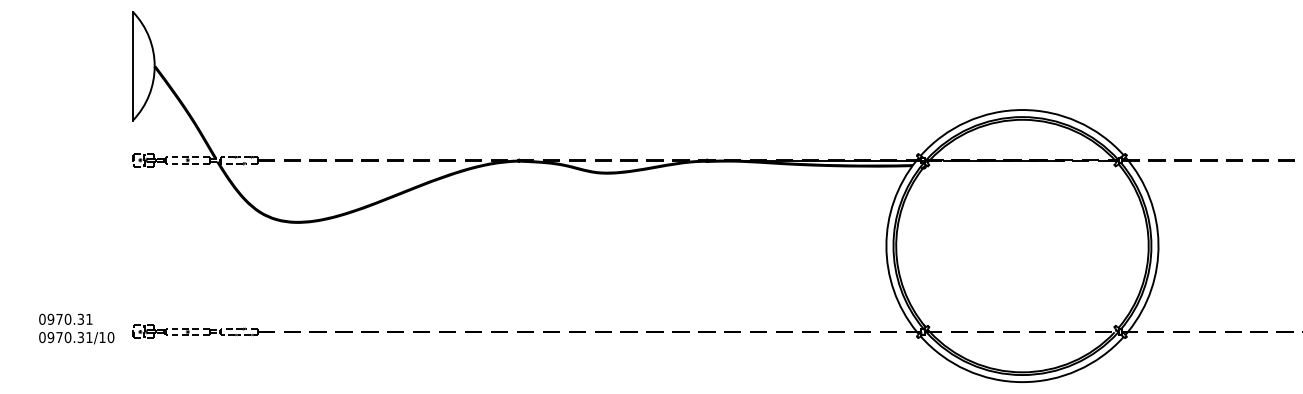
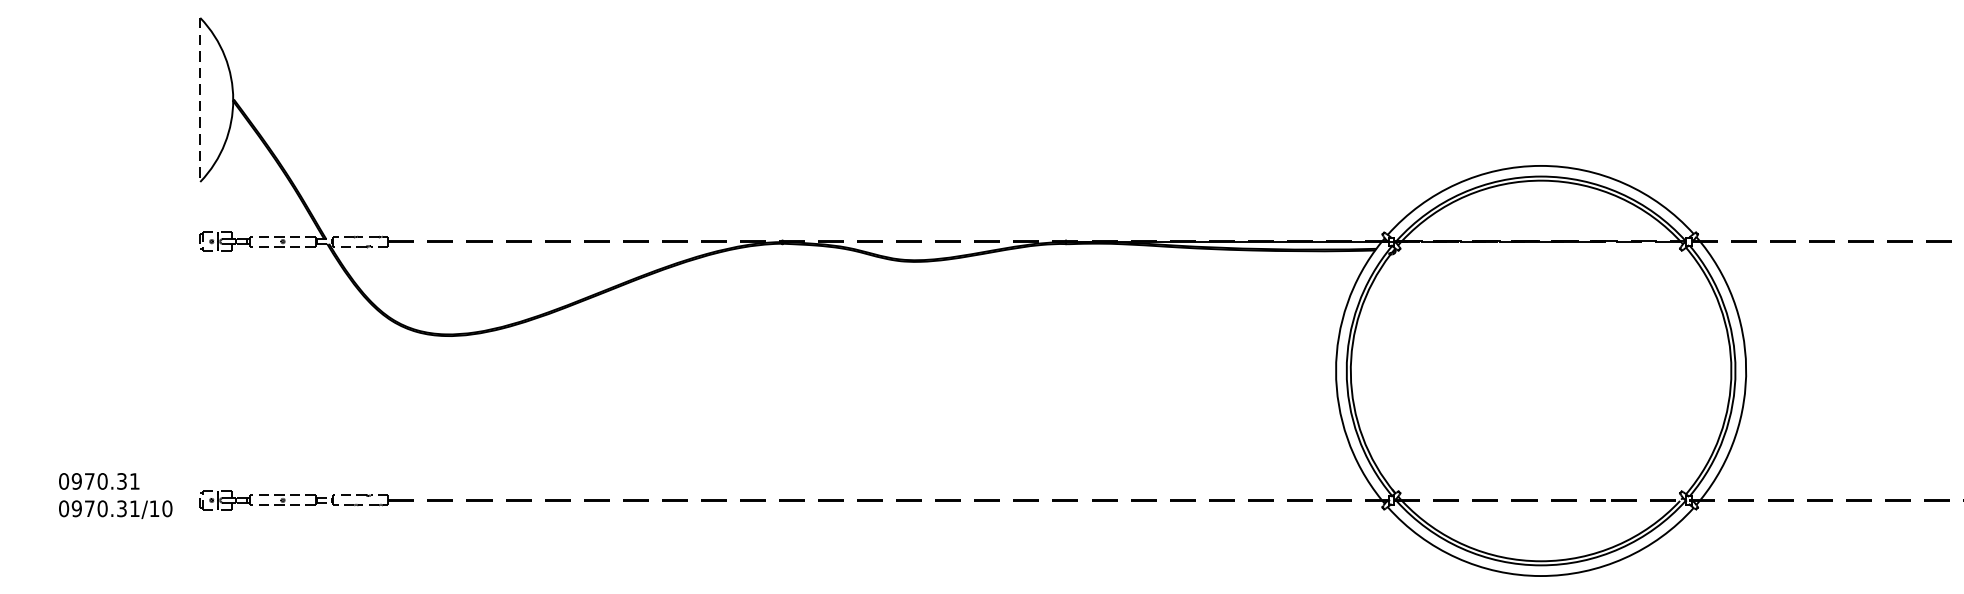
line: (132, 66) -> (199, 100), solid -> dashed

